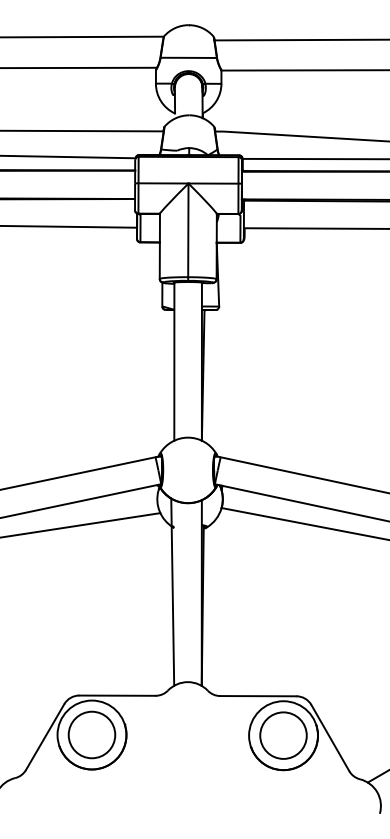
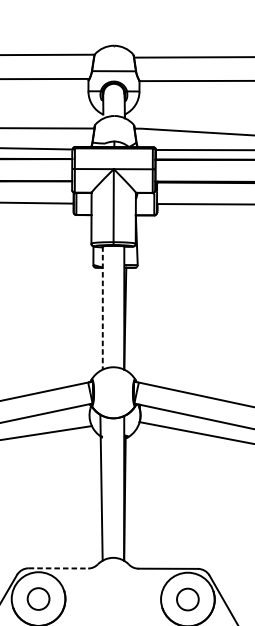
line: (174, 362) -> (102, 308), solid -> dashed
line: (117, 695) -> (58, 568), solid -> dashed
circle: (91, 734) -> (38, 598), size x0.6
circle: (283, 735) -> (187, 599), size x0.6

